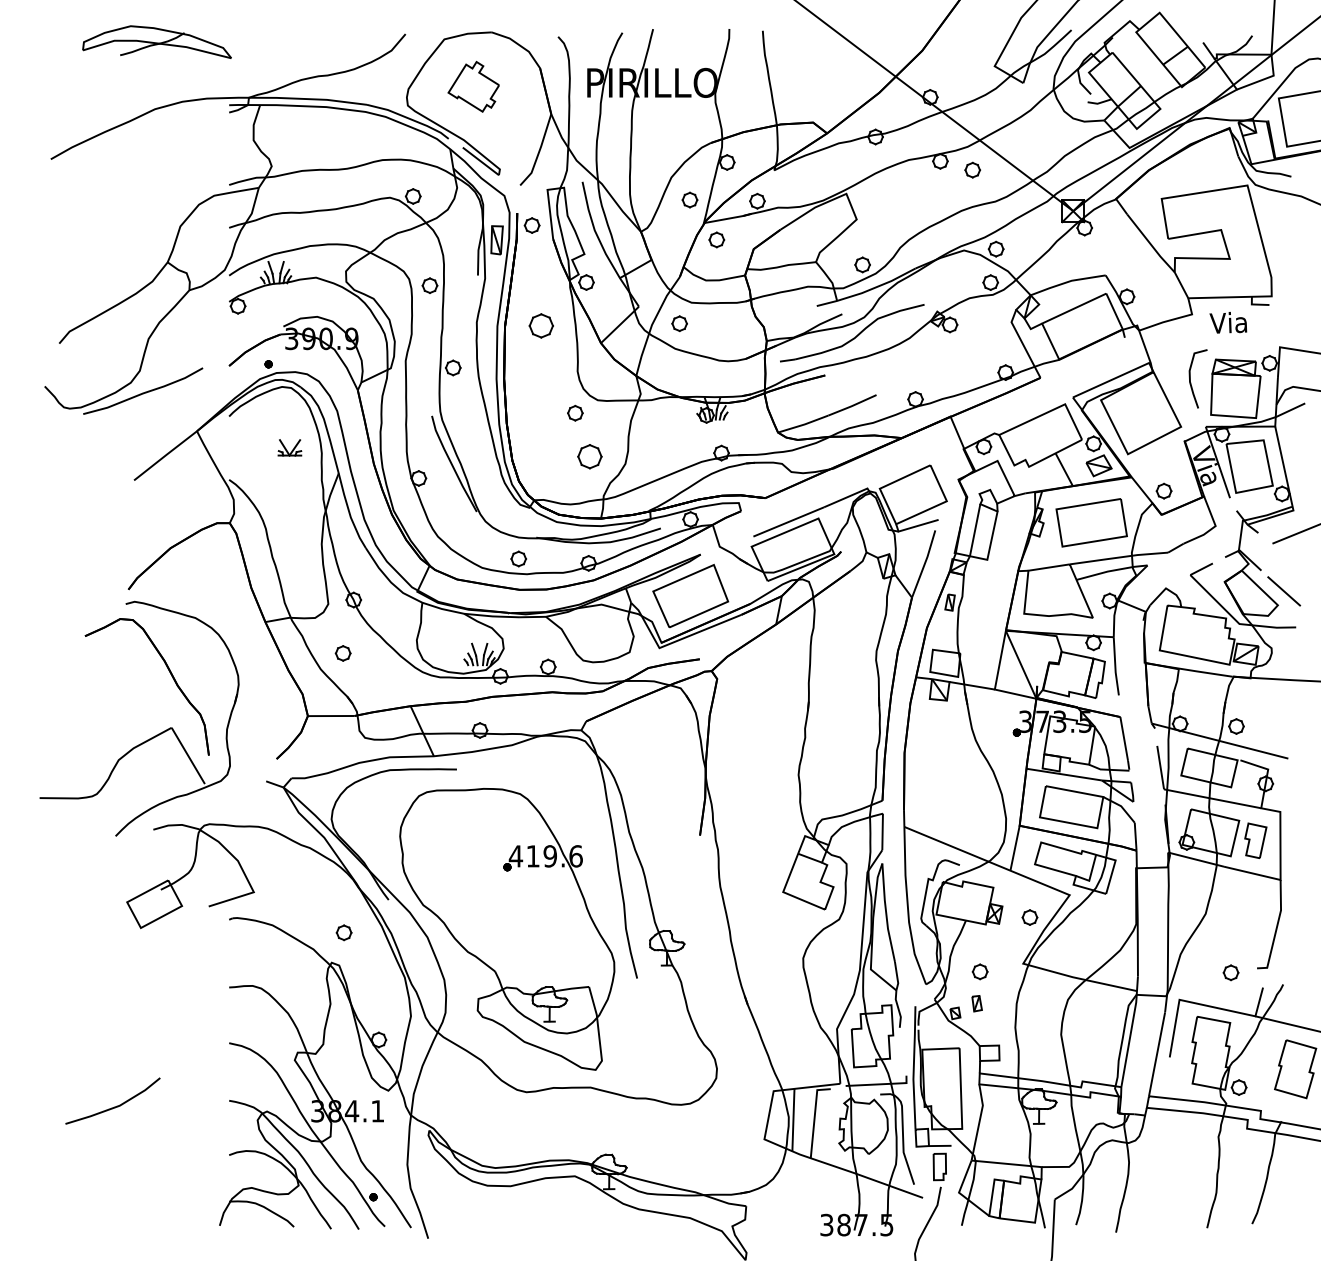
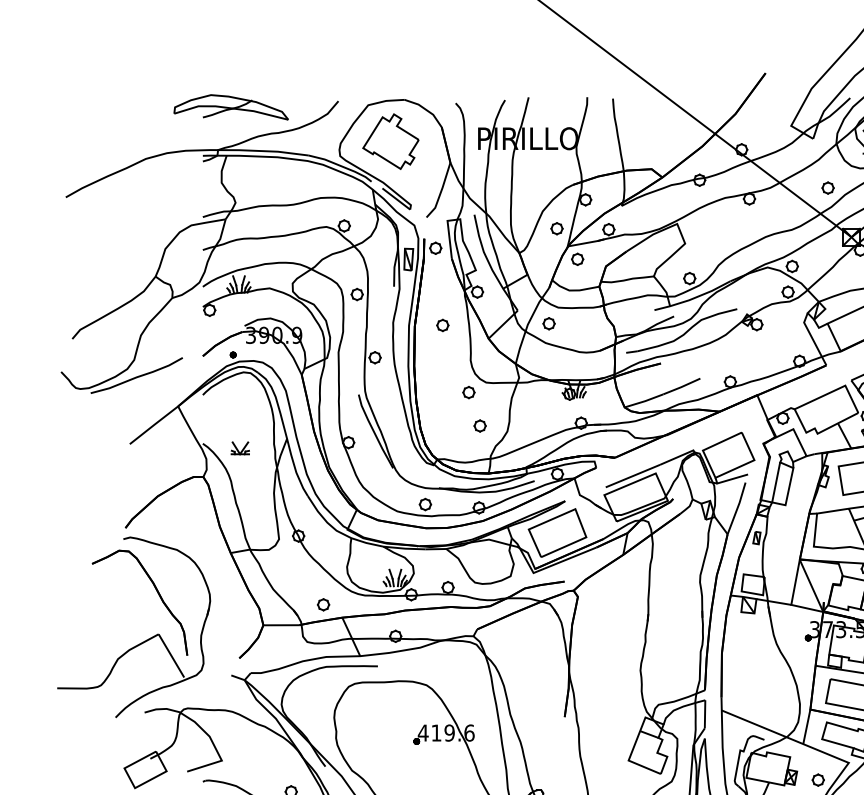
part: (156, 41) -> (230, 106), moved
part: (473, 86) -> (390, 141), size x1.43
part: (972, 169) -> (827, 187), moved
part: (541, 325) -> (442, 325), size x0.62
part: (289, 447) -> (240, 448), moved
part: (589, 456) -> (479, 425), size x0.62
part: (342, 653) -> (323, 604), moved

